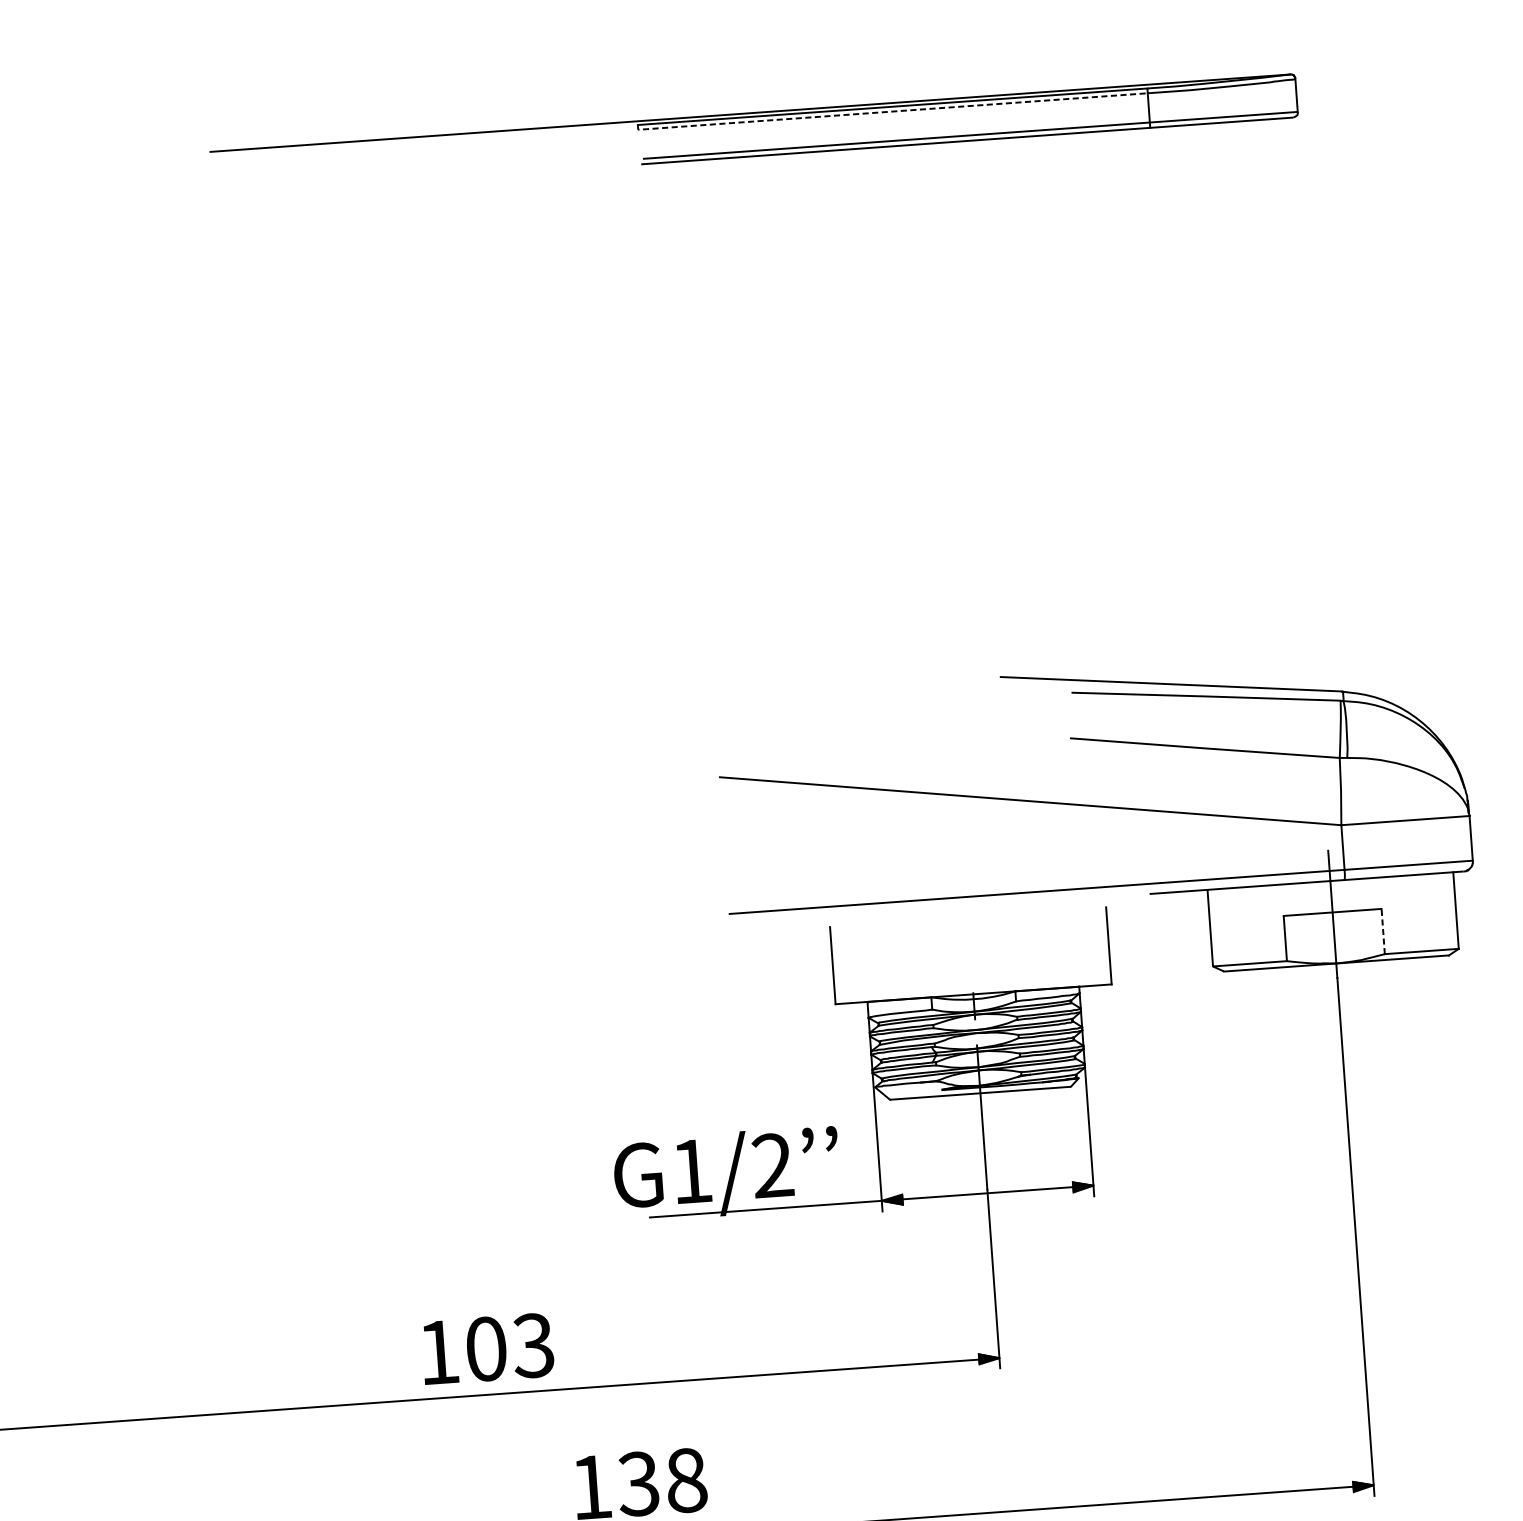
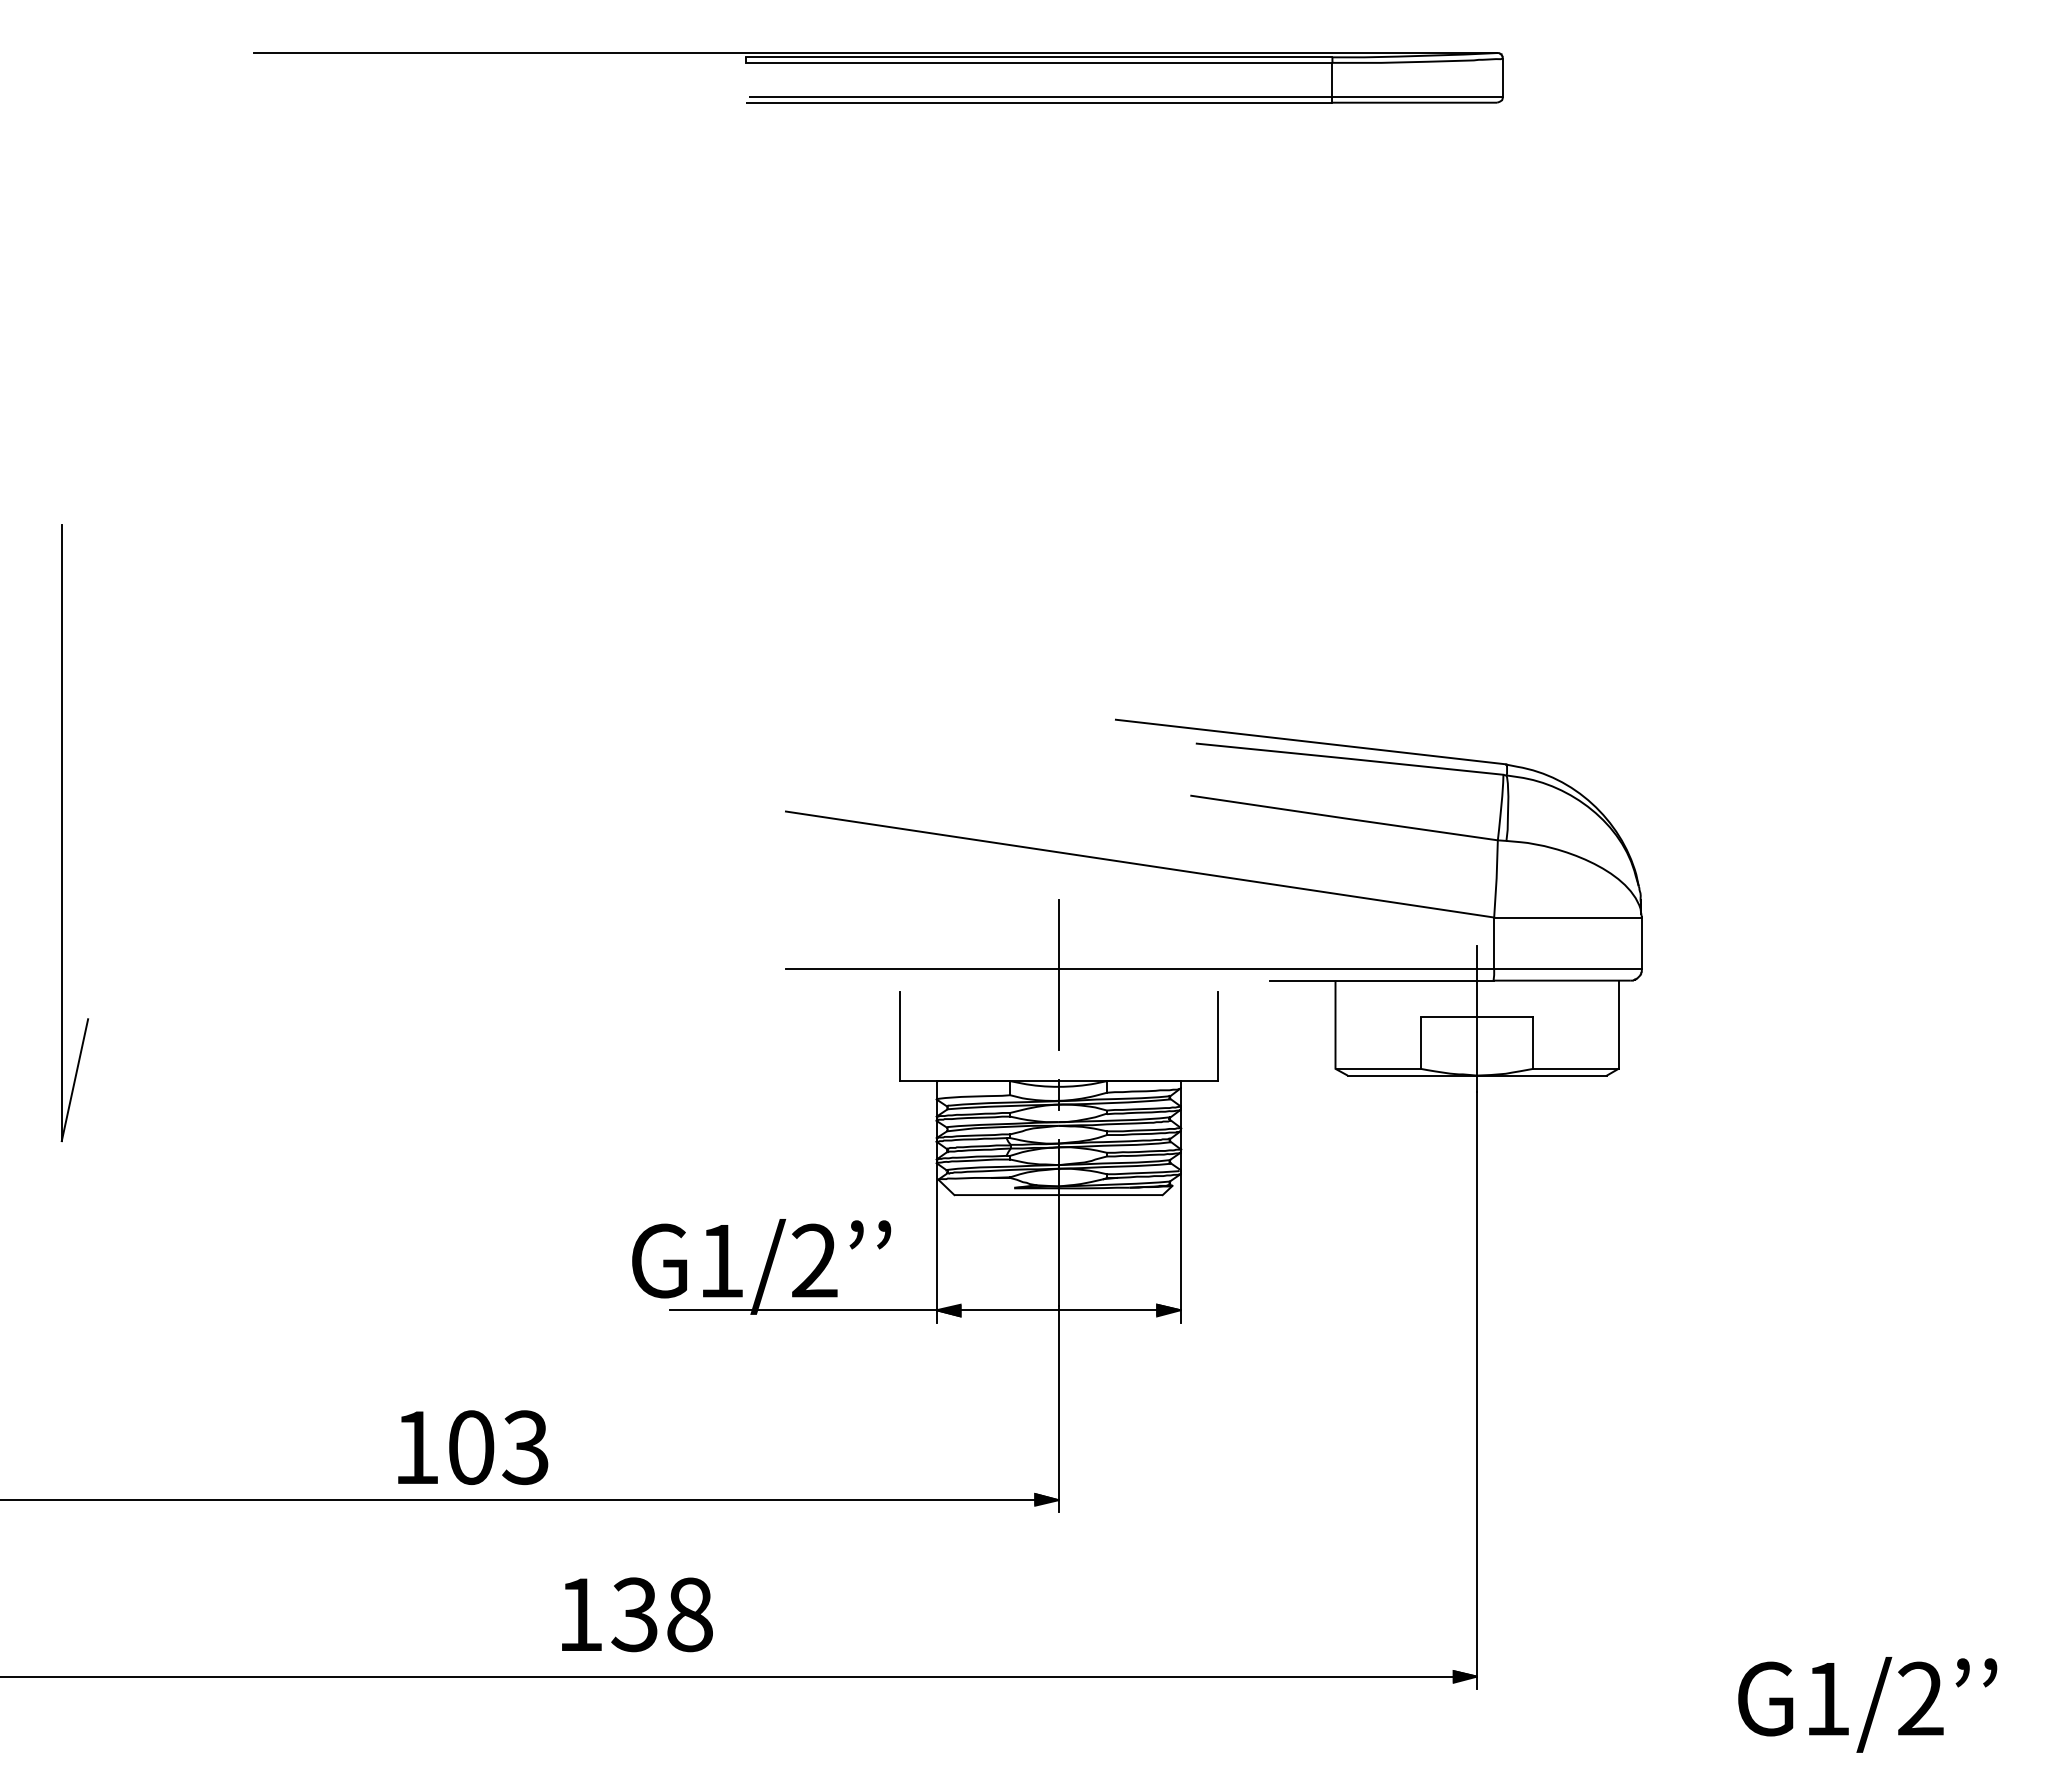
line: (889, 111) -> (1035, 62), dashed -> solid
part: (93, 841) -> (62, 833), added
line: (966, 901) -> (1058, 974), added
line: (1383, 931) -> (1533, 1042), dashed -> solid

